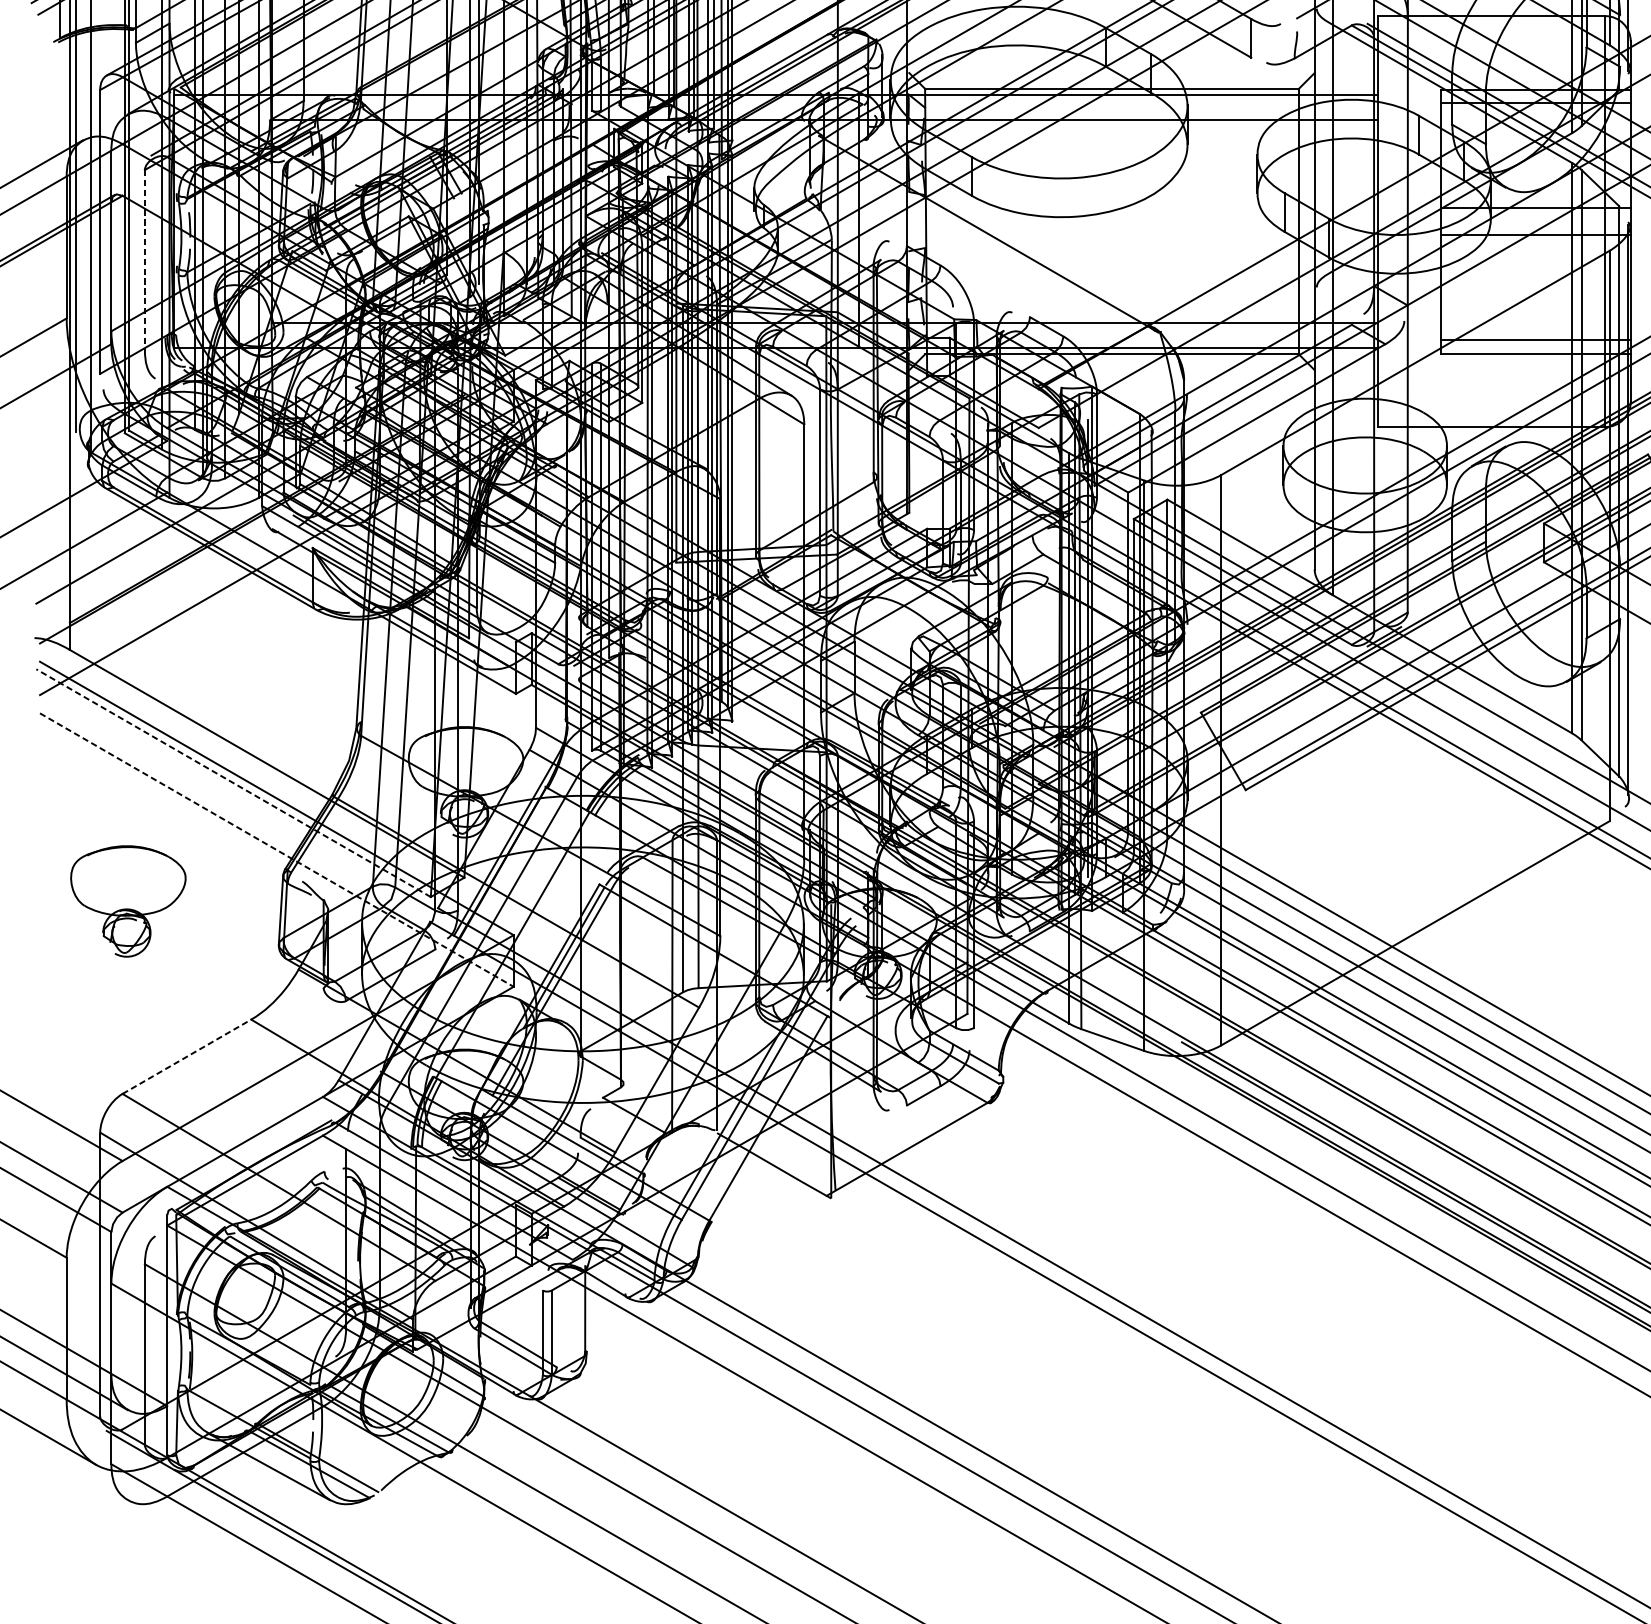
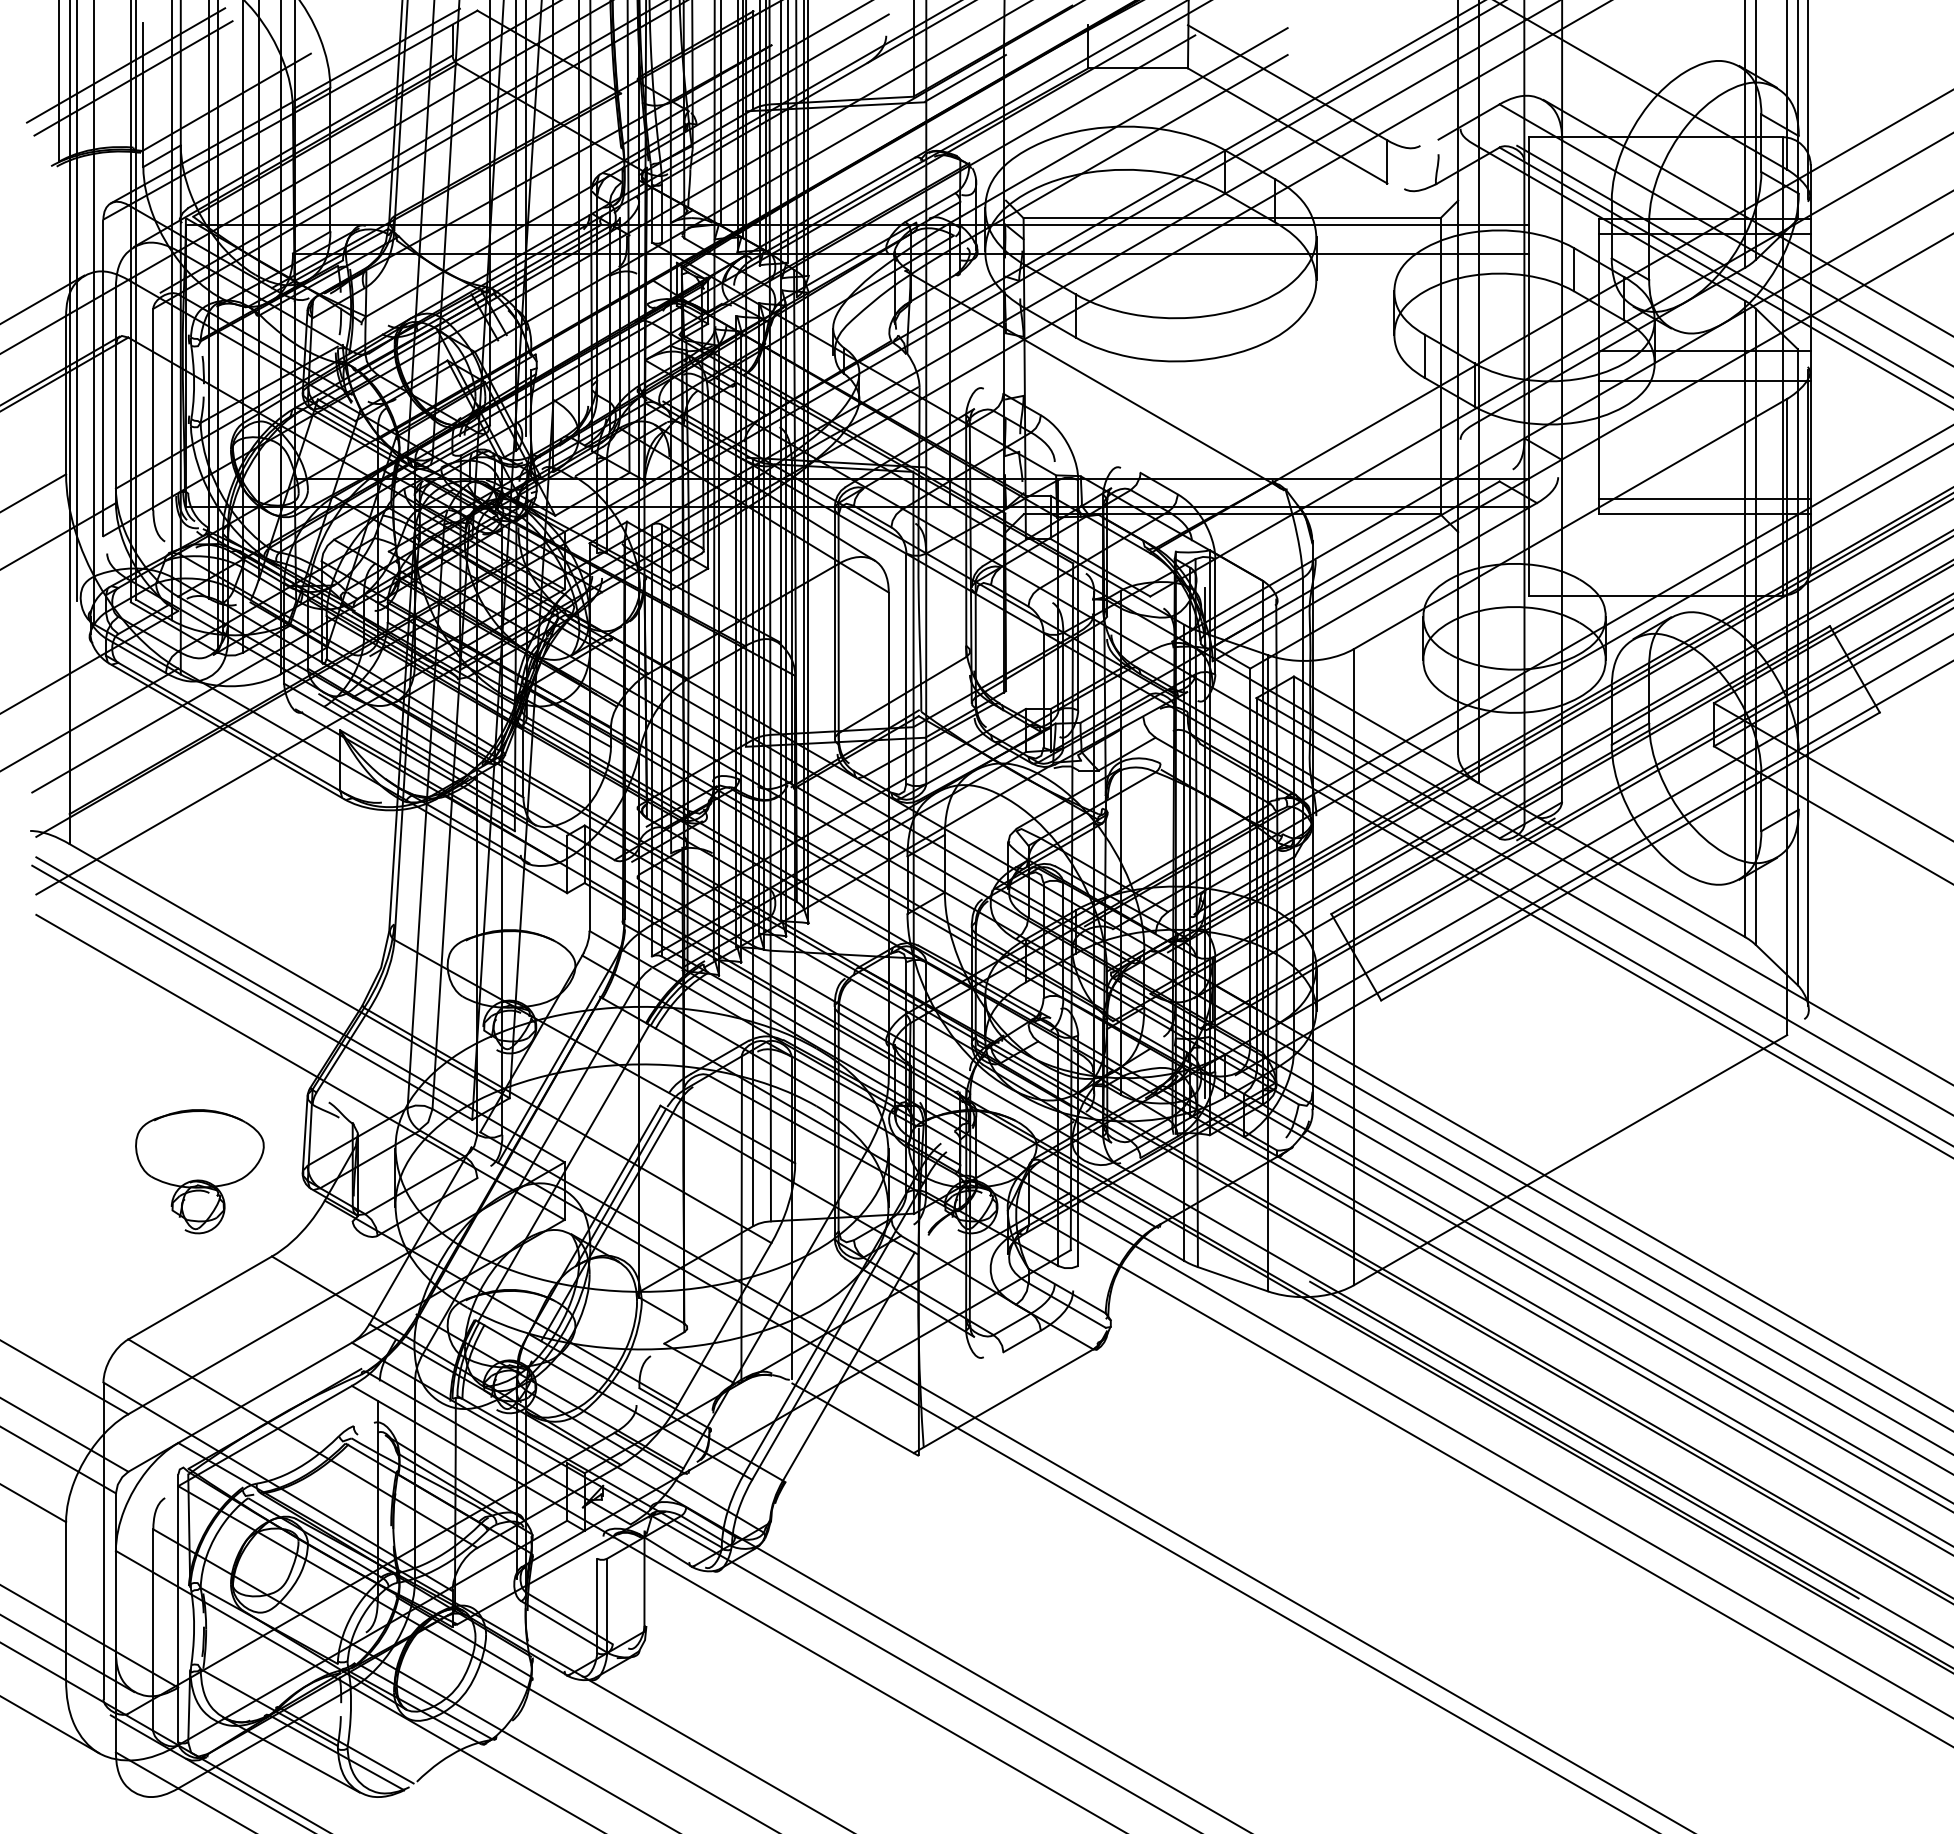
line: (145, 260) -> (153, 409), dashed -> solid
line: (232, 782) -> (251, 992), dashed -> solid
line: (276, 850) -> (300, 1067), dashed -> solid
part: (128, 901) -> (199, 1171), moved
line: (187, 1056) -> (200, 1297), dashed -> solid

